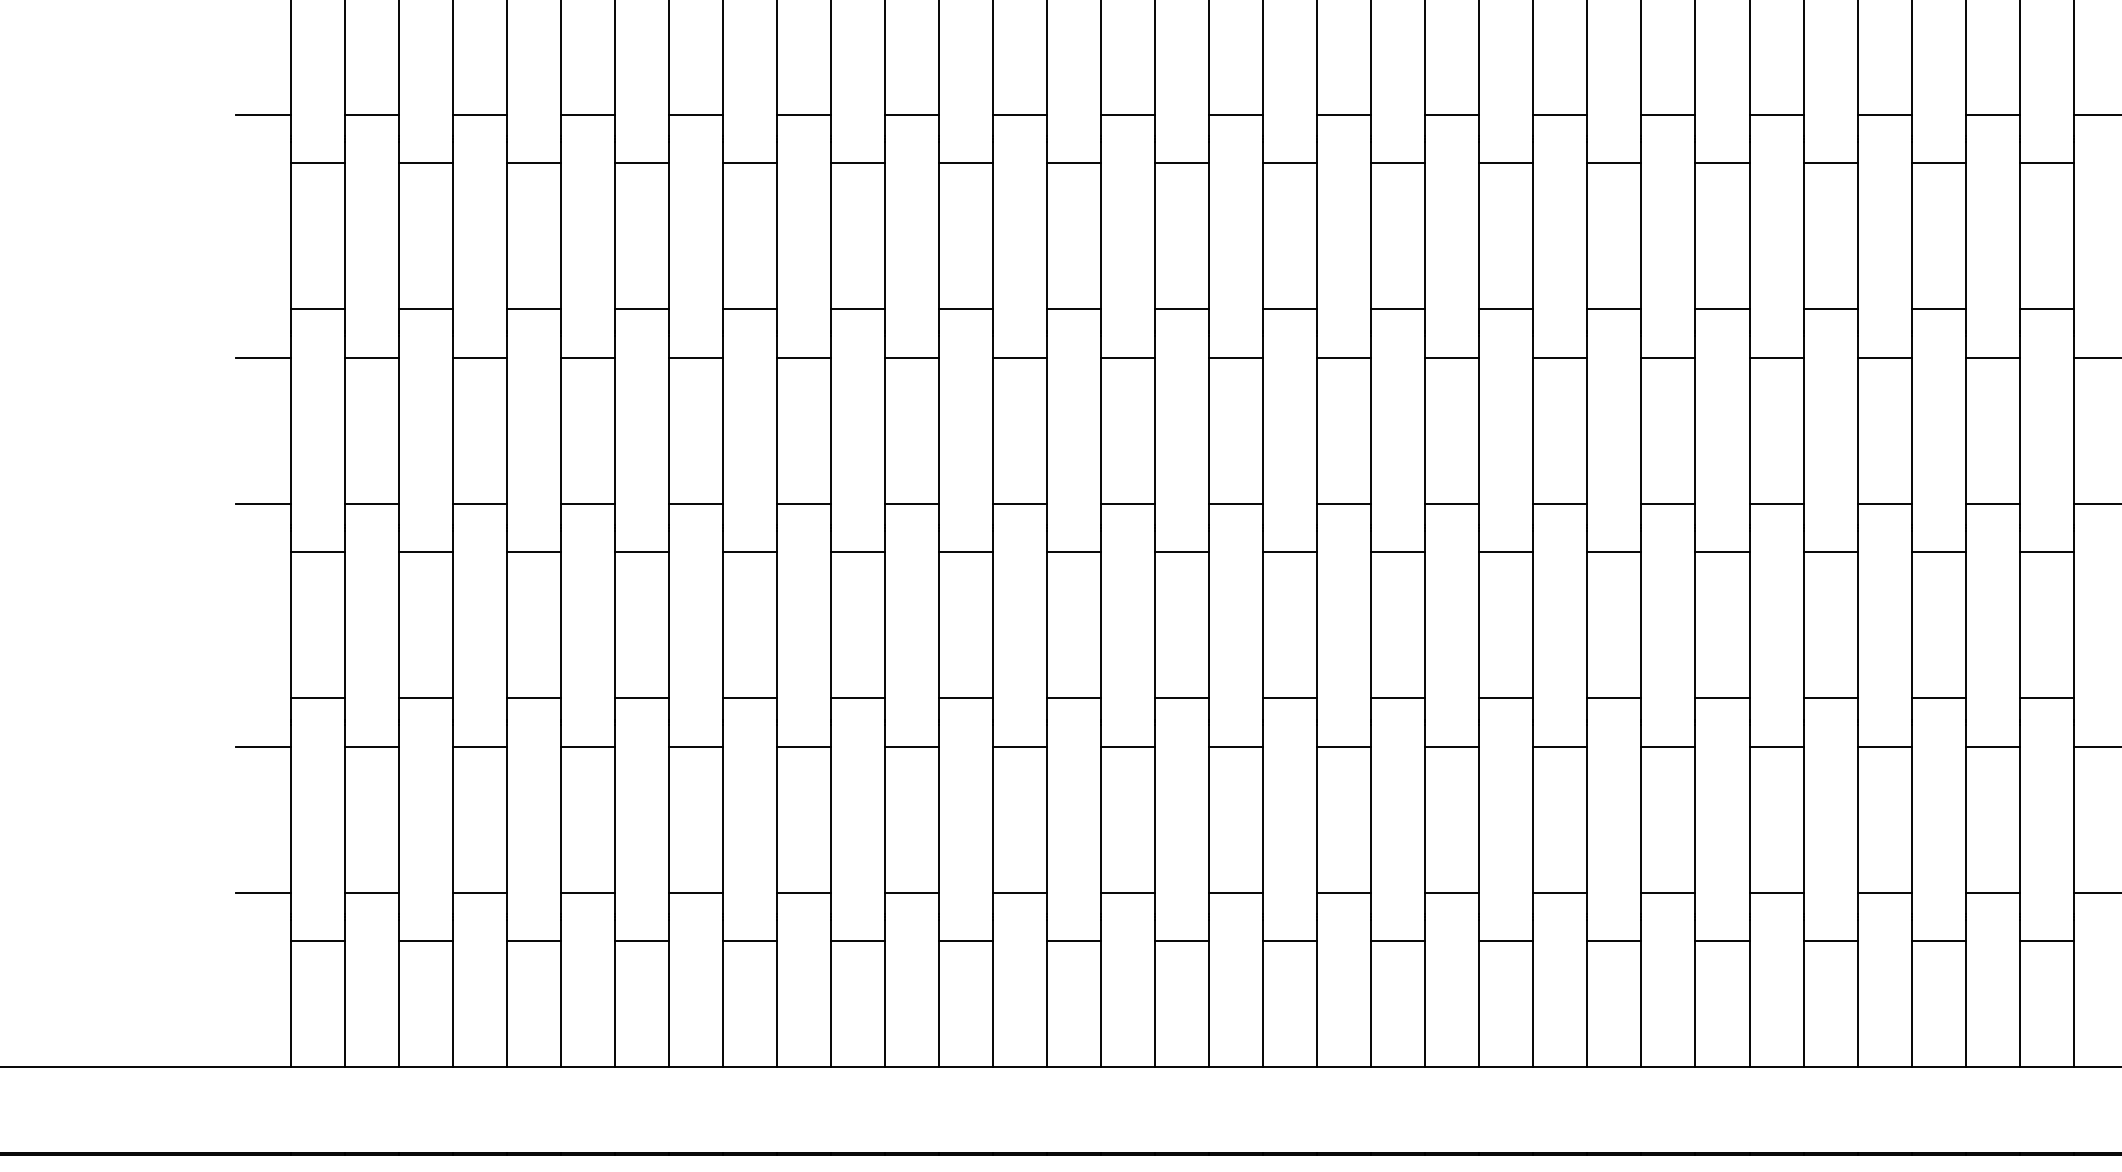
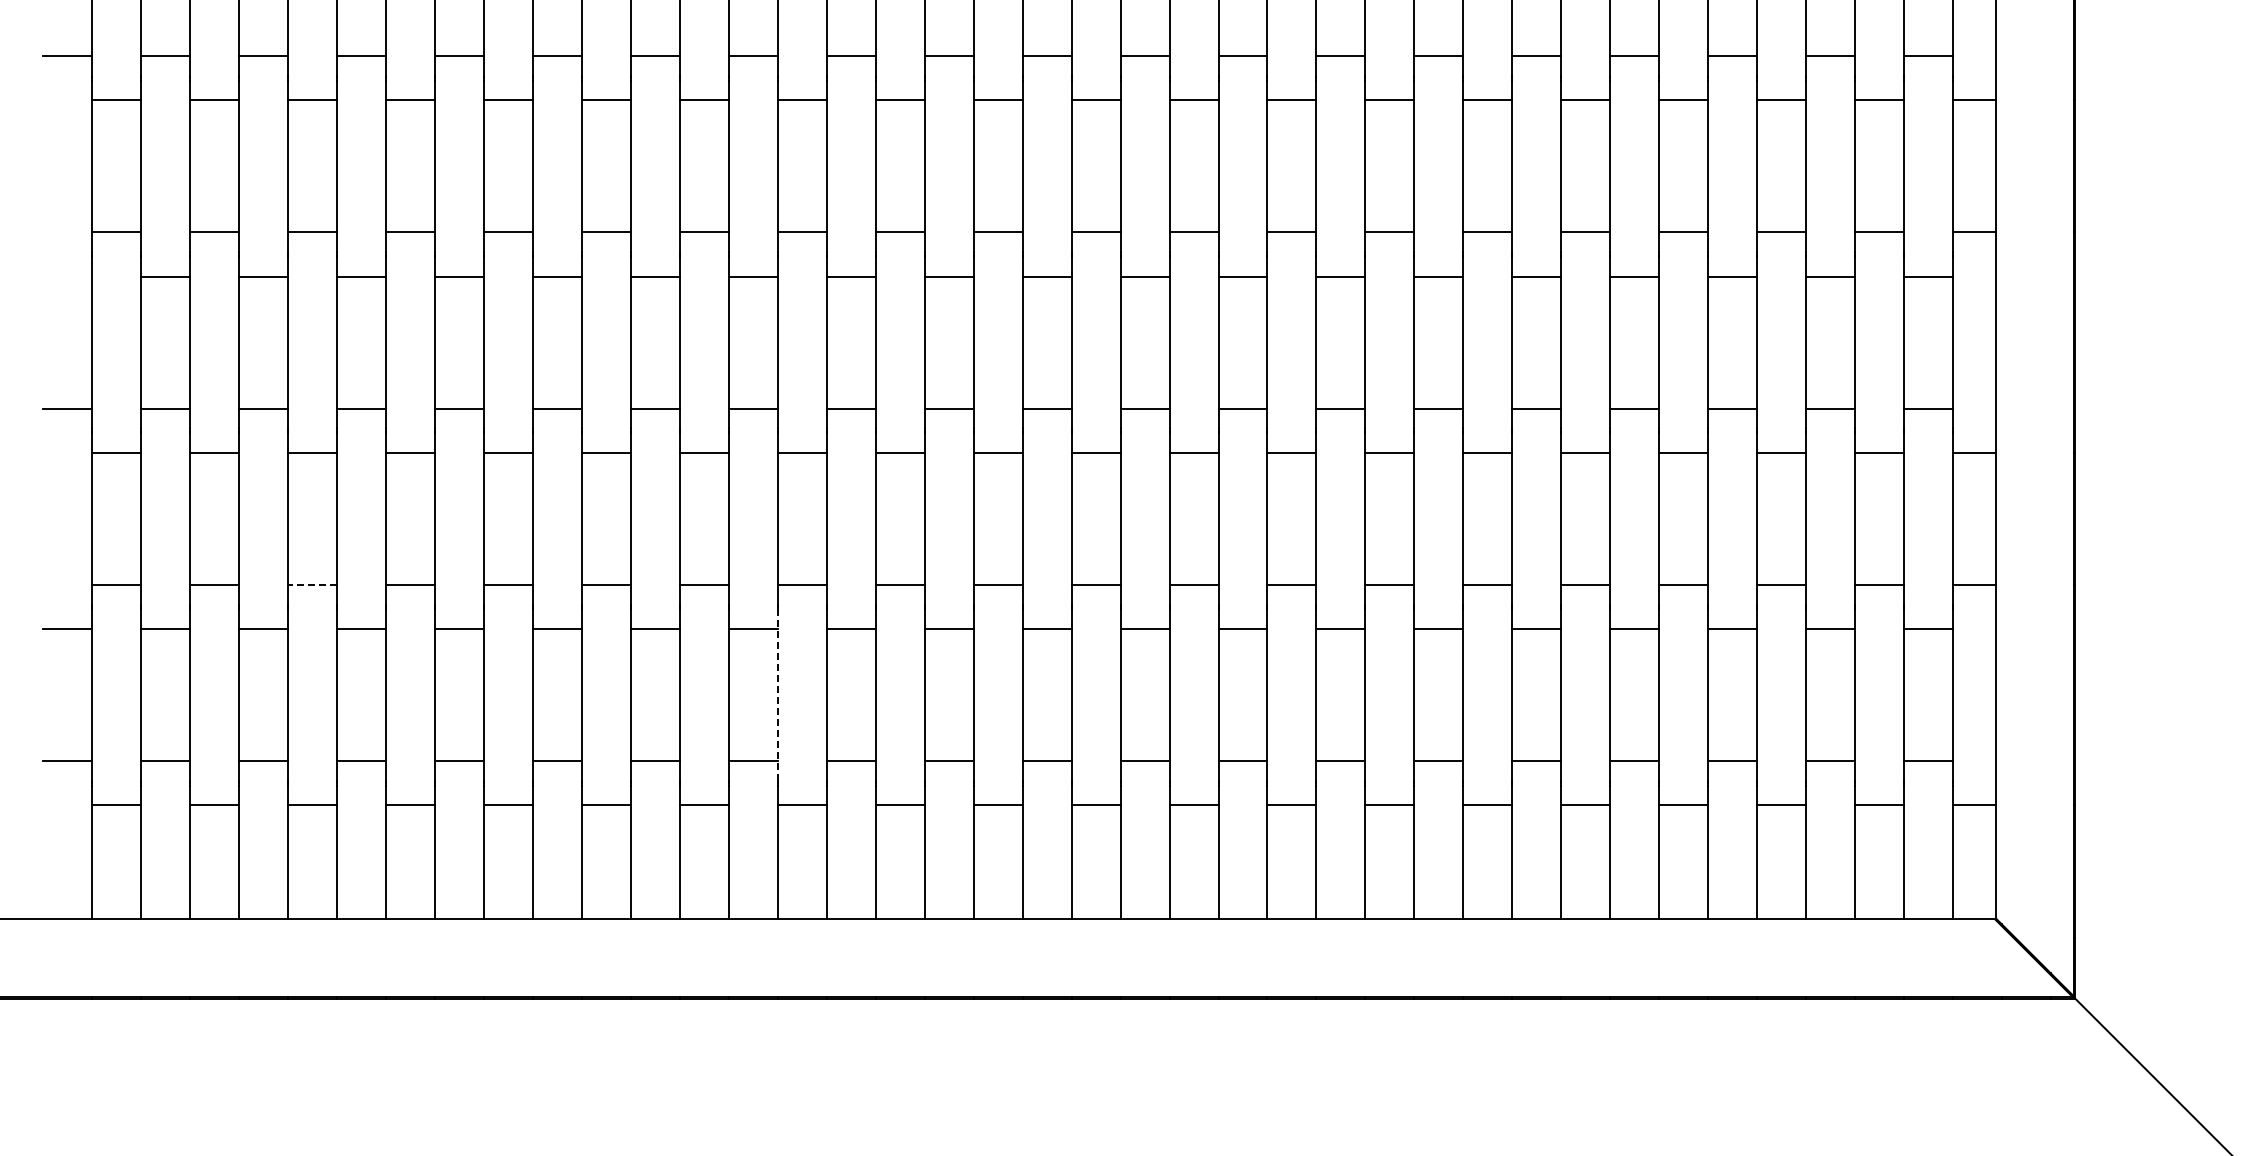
line: (262, 357) -> (67, 276), removed
line: (533, 698) -> (312, 585), solid -> dashed
line: (1046, 820) -> (777, 695), solid -> dashed

